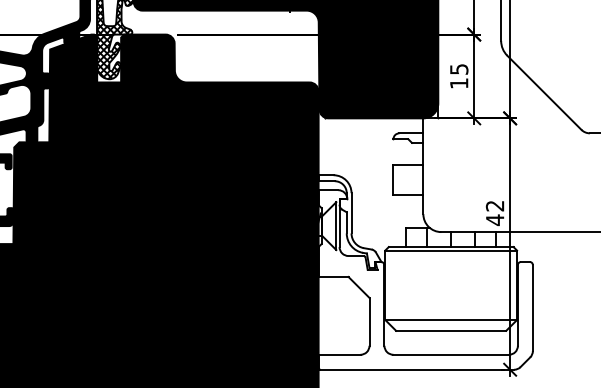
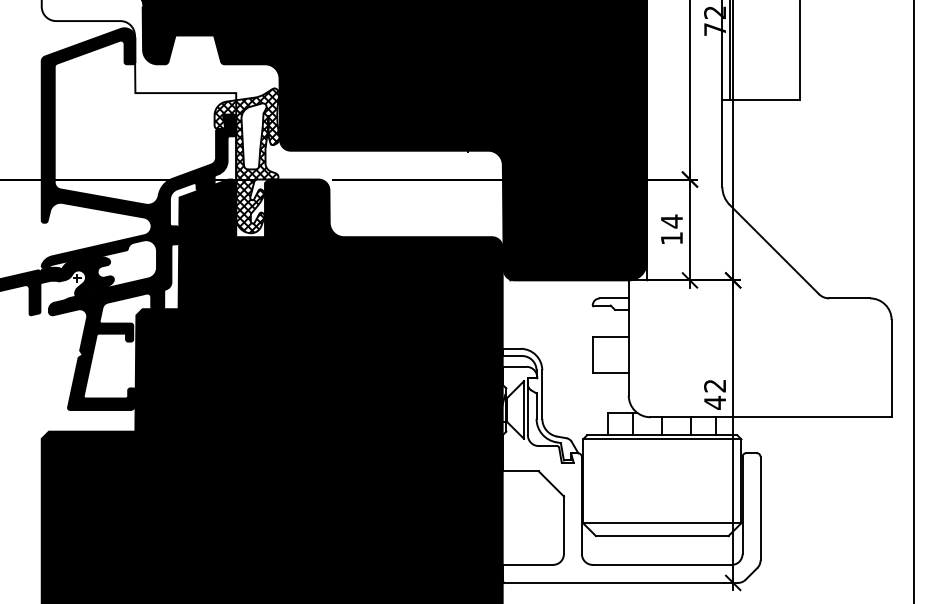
text: (459, 69) -> (672, 221), 15 -> 14

